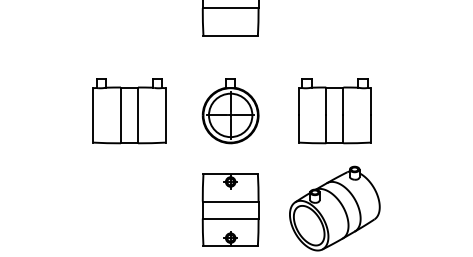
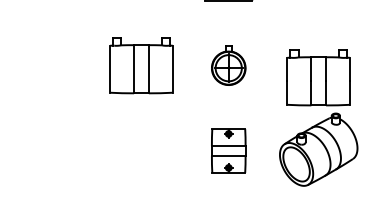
part: (230, 111) -> (228, 65), size x0.7
part: (334, 111) -> (318, 77), moved
part: (230, 209) -> (228, 150), size x0.7

